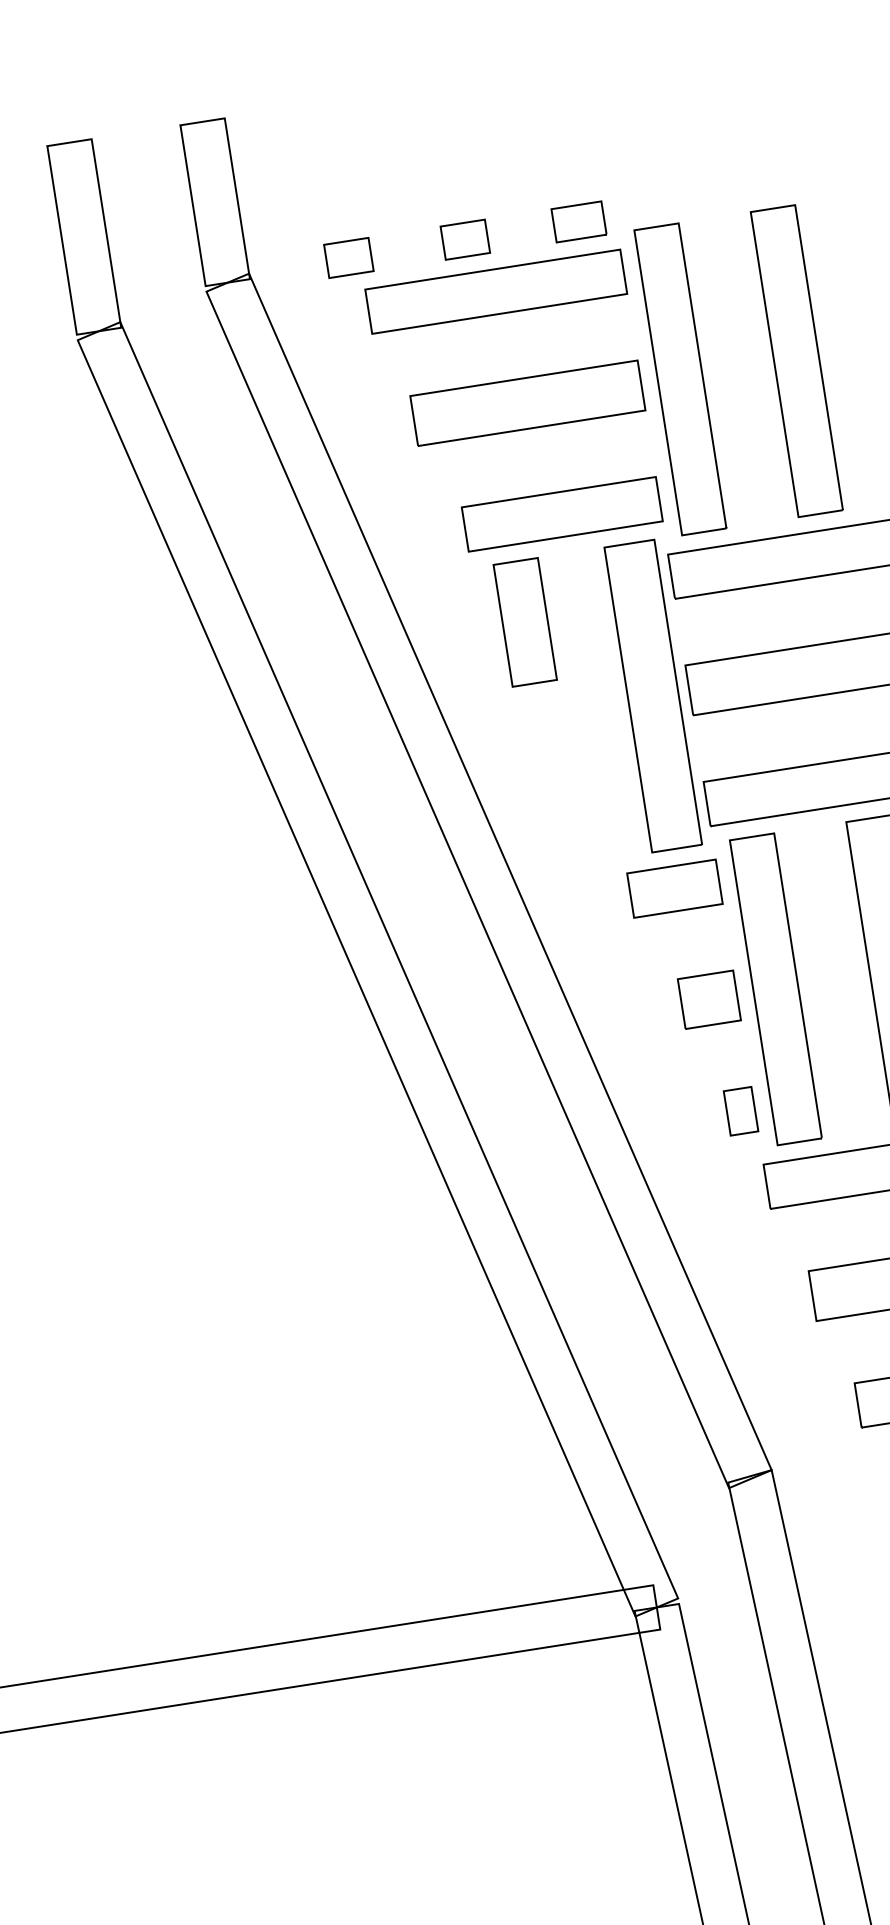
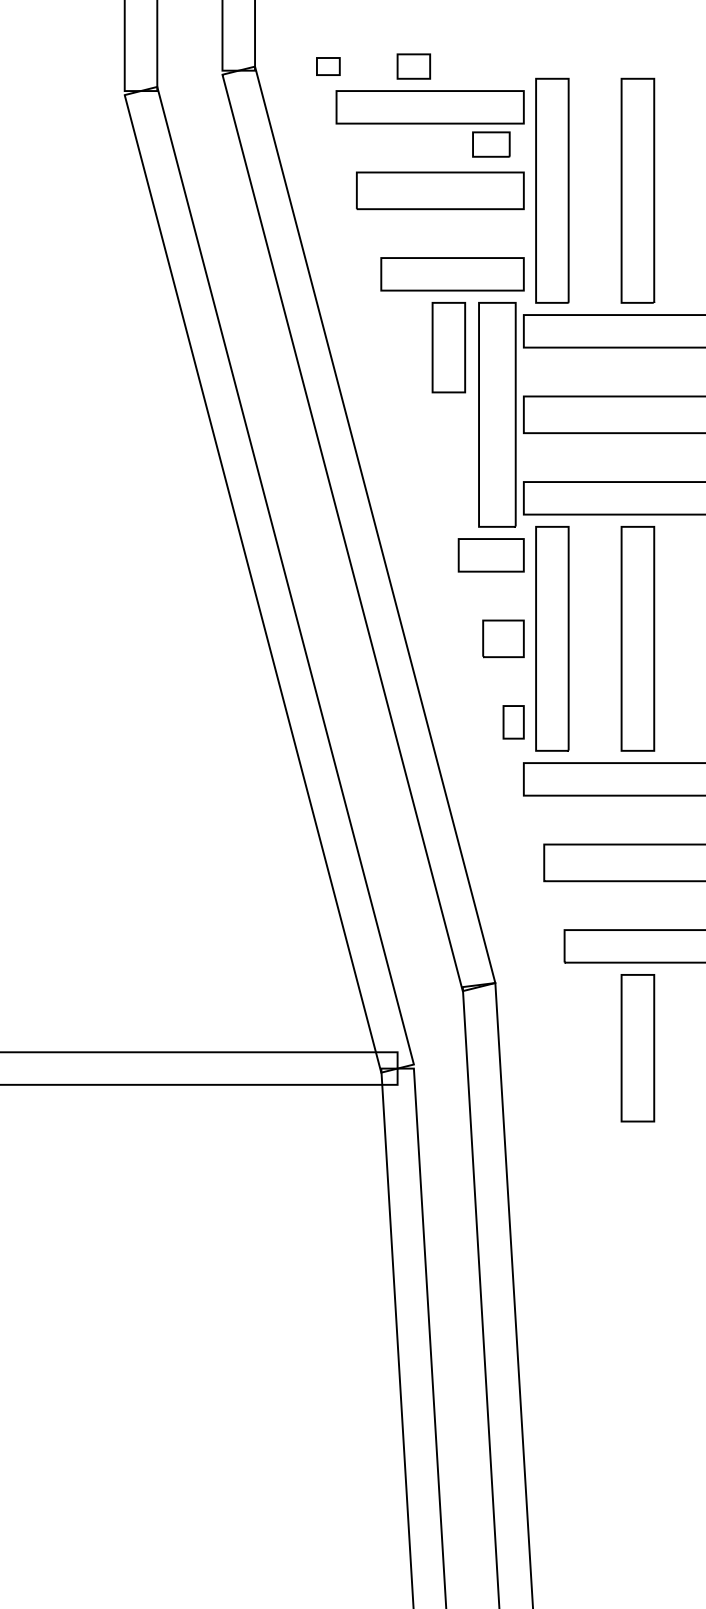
part: (579, 221) -> (491, 144), moved
part: (349, 257) -> (328, 66), size x0.7
part: (524, 622) -> (448, 347), moved

